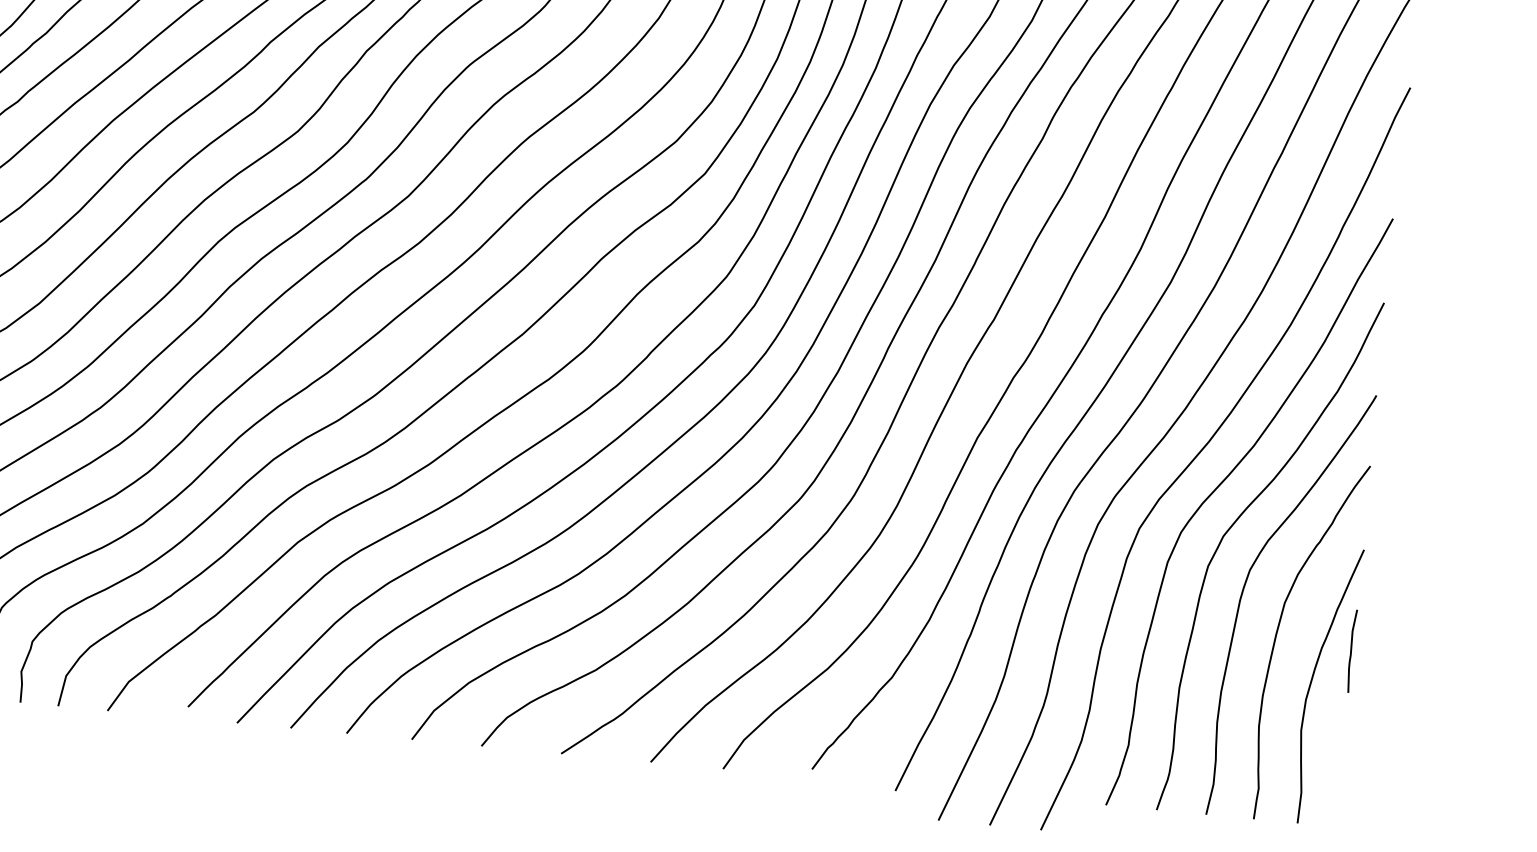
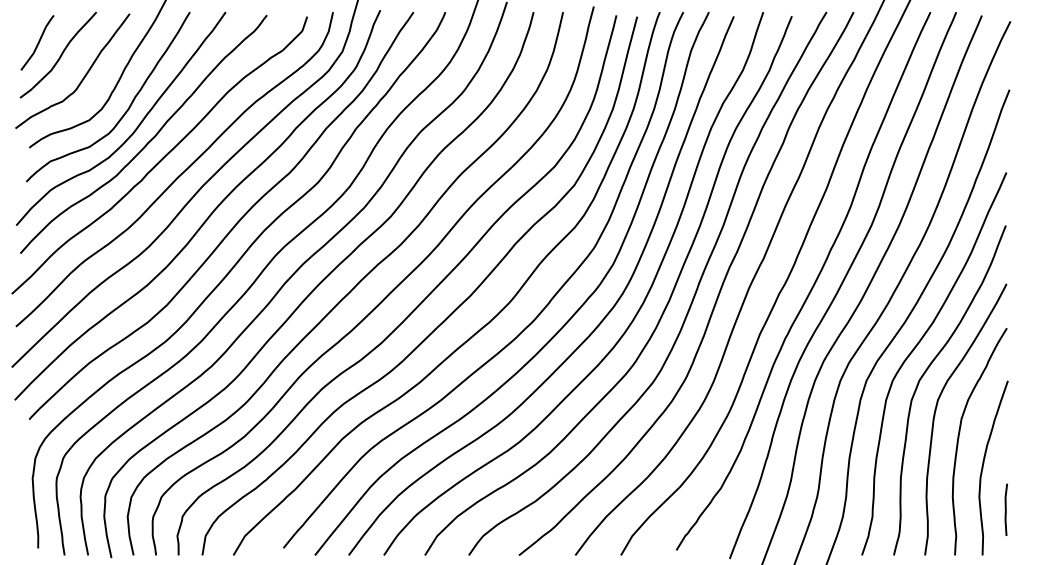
line: (1350, 650) -> (1005, 509), moved

